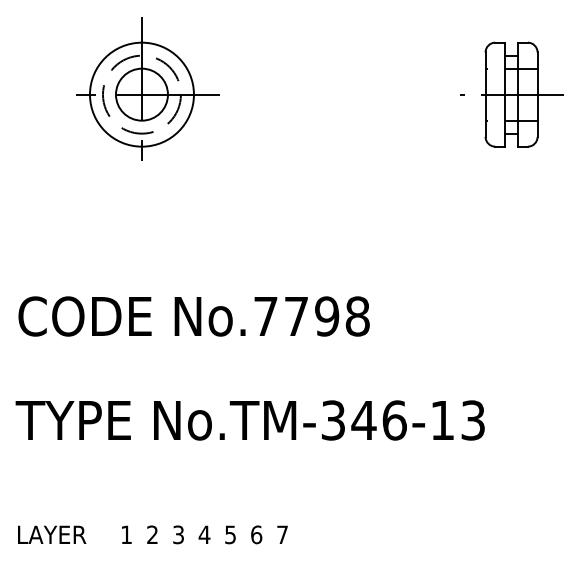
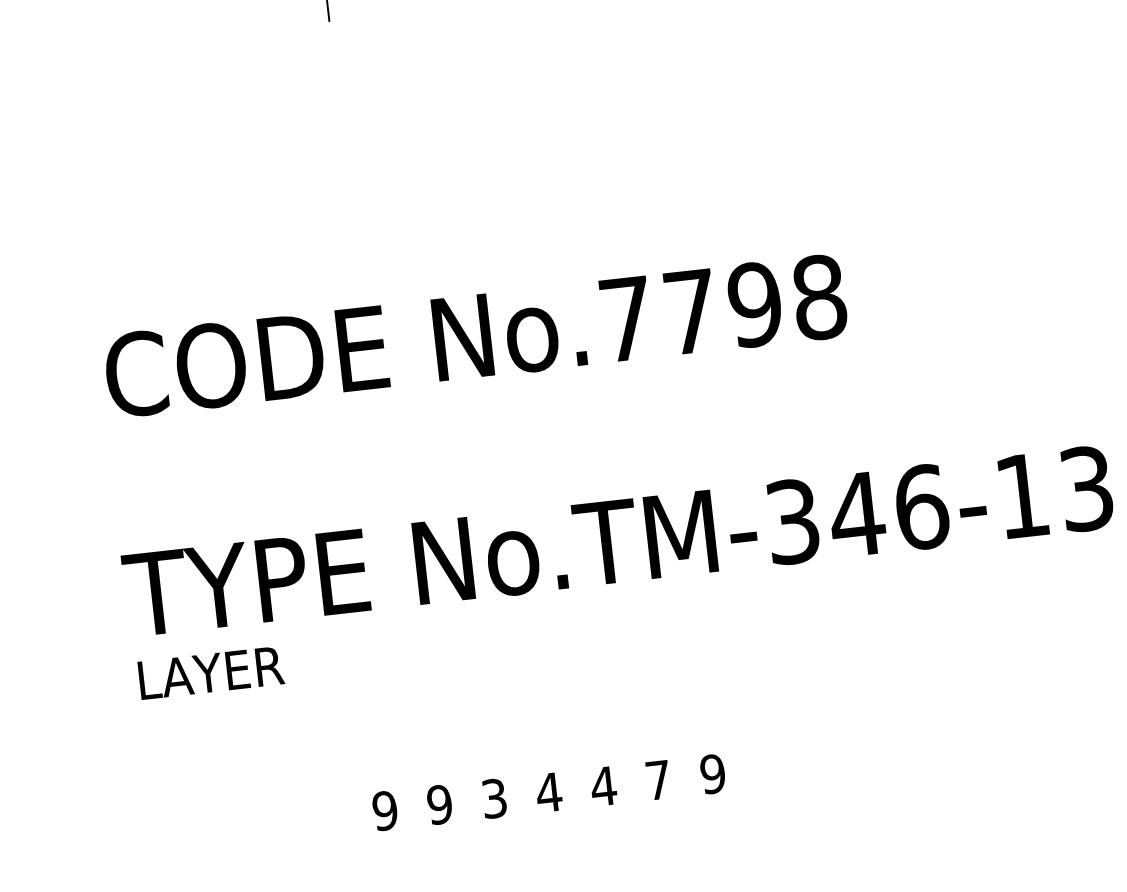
text: (52, 534) -> (211, 672), moved
text: (126, 534) -> (384, 810), 1 -> 9
text: (152, 534) -> (439, 804), 2 -> 9
text: (230, 534) -> (603, 785), 5 -> 4
text: (256, 534) -> (658, 779), 6 -> 7
text: (282, 534) -> (712, 773), 7 -> 9

